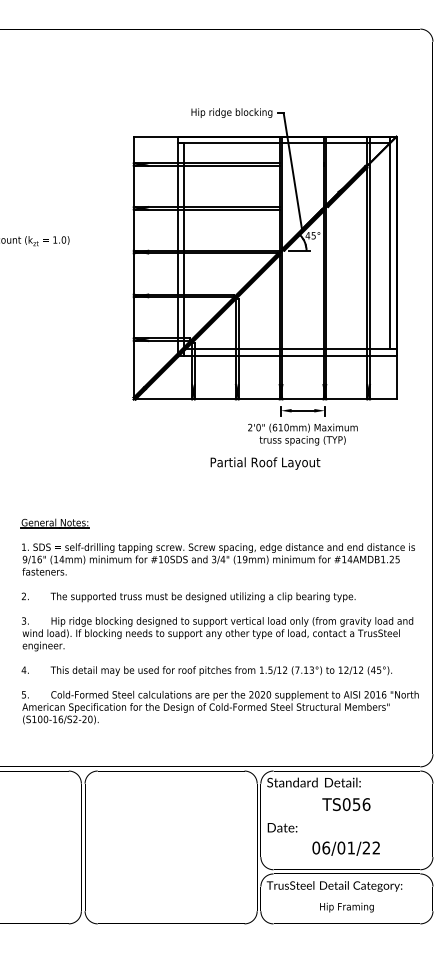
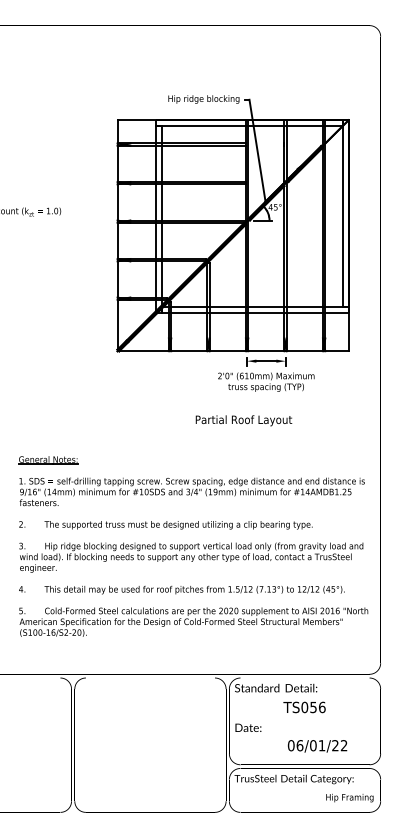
text: (265, 463) -> (243, 420), moved
text: (345, 848) -> (316, 746), moved
text: (346, 907) -> (349, 797), moved

